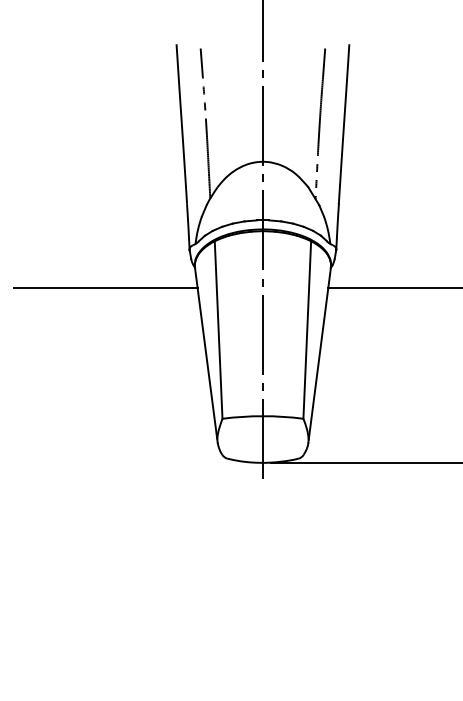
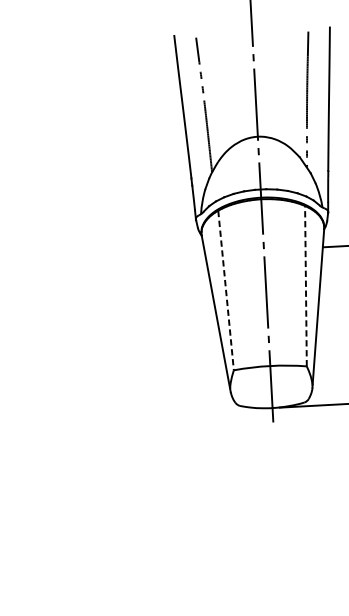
line: (105, 288) -> (122, 258), removed
line: (218, 330) -> (225, 290), solid -> dashed
line: (307, 330) -> (306, 286), solid -> dashed

